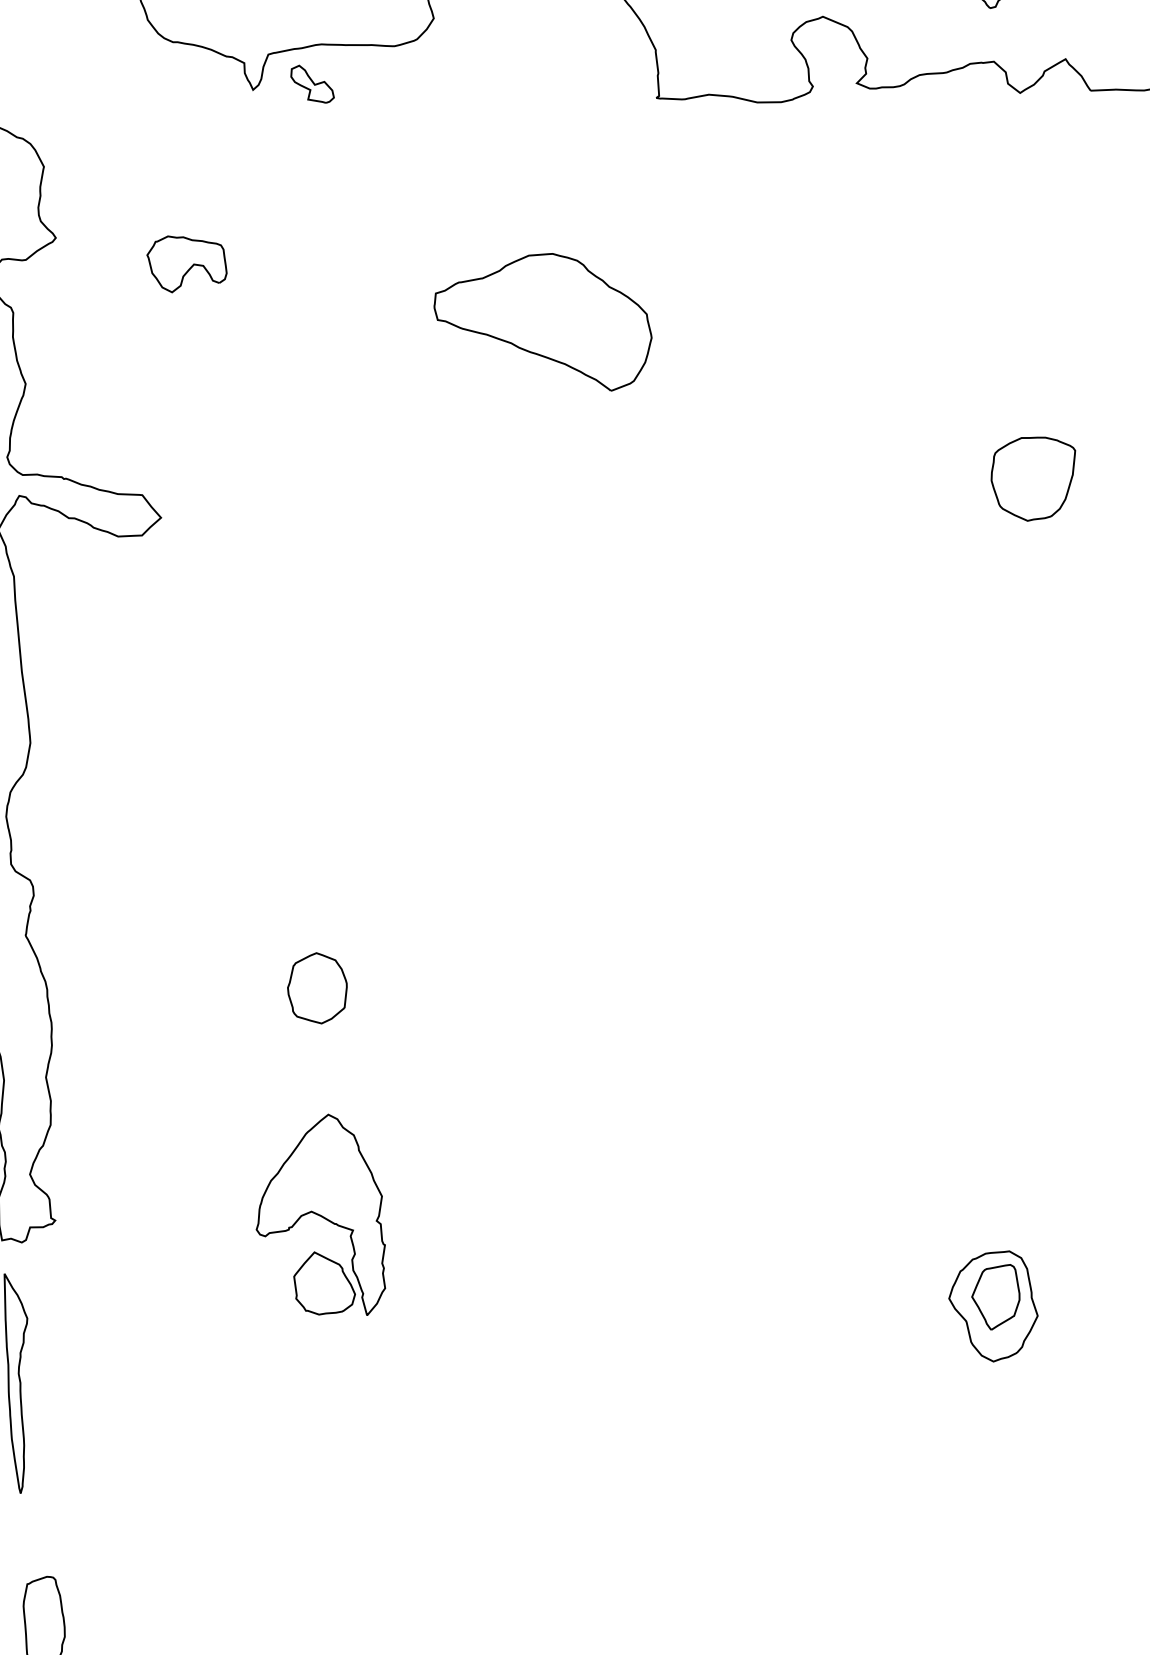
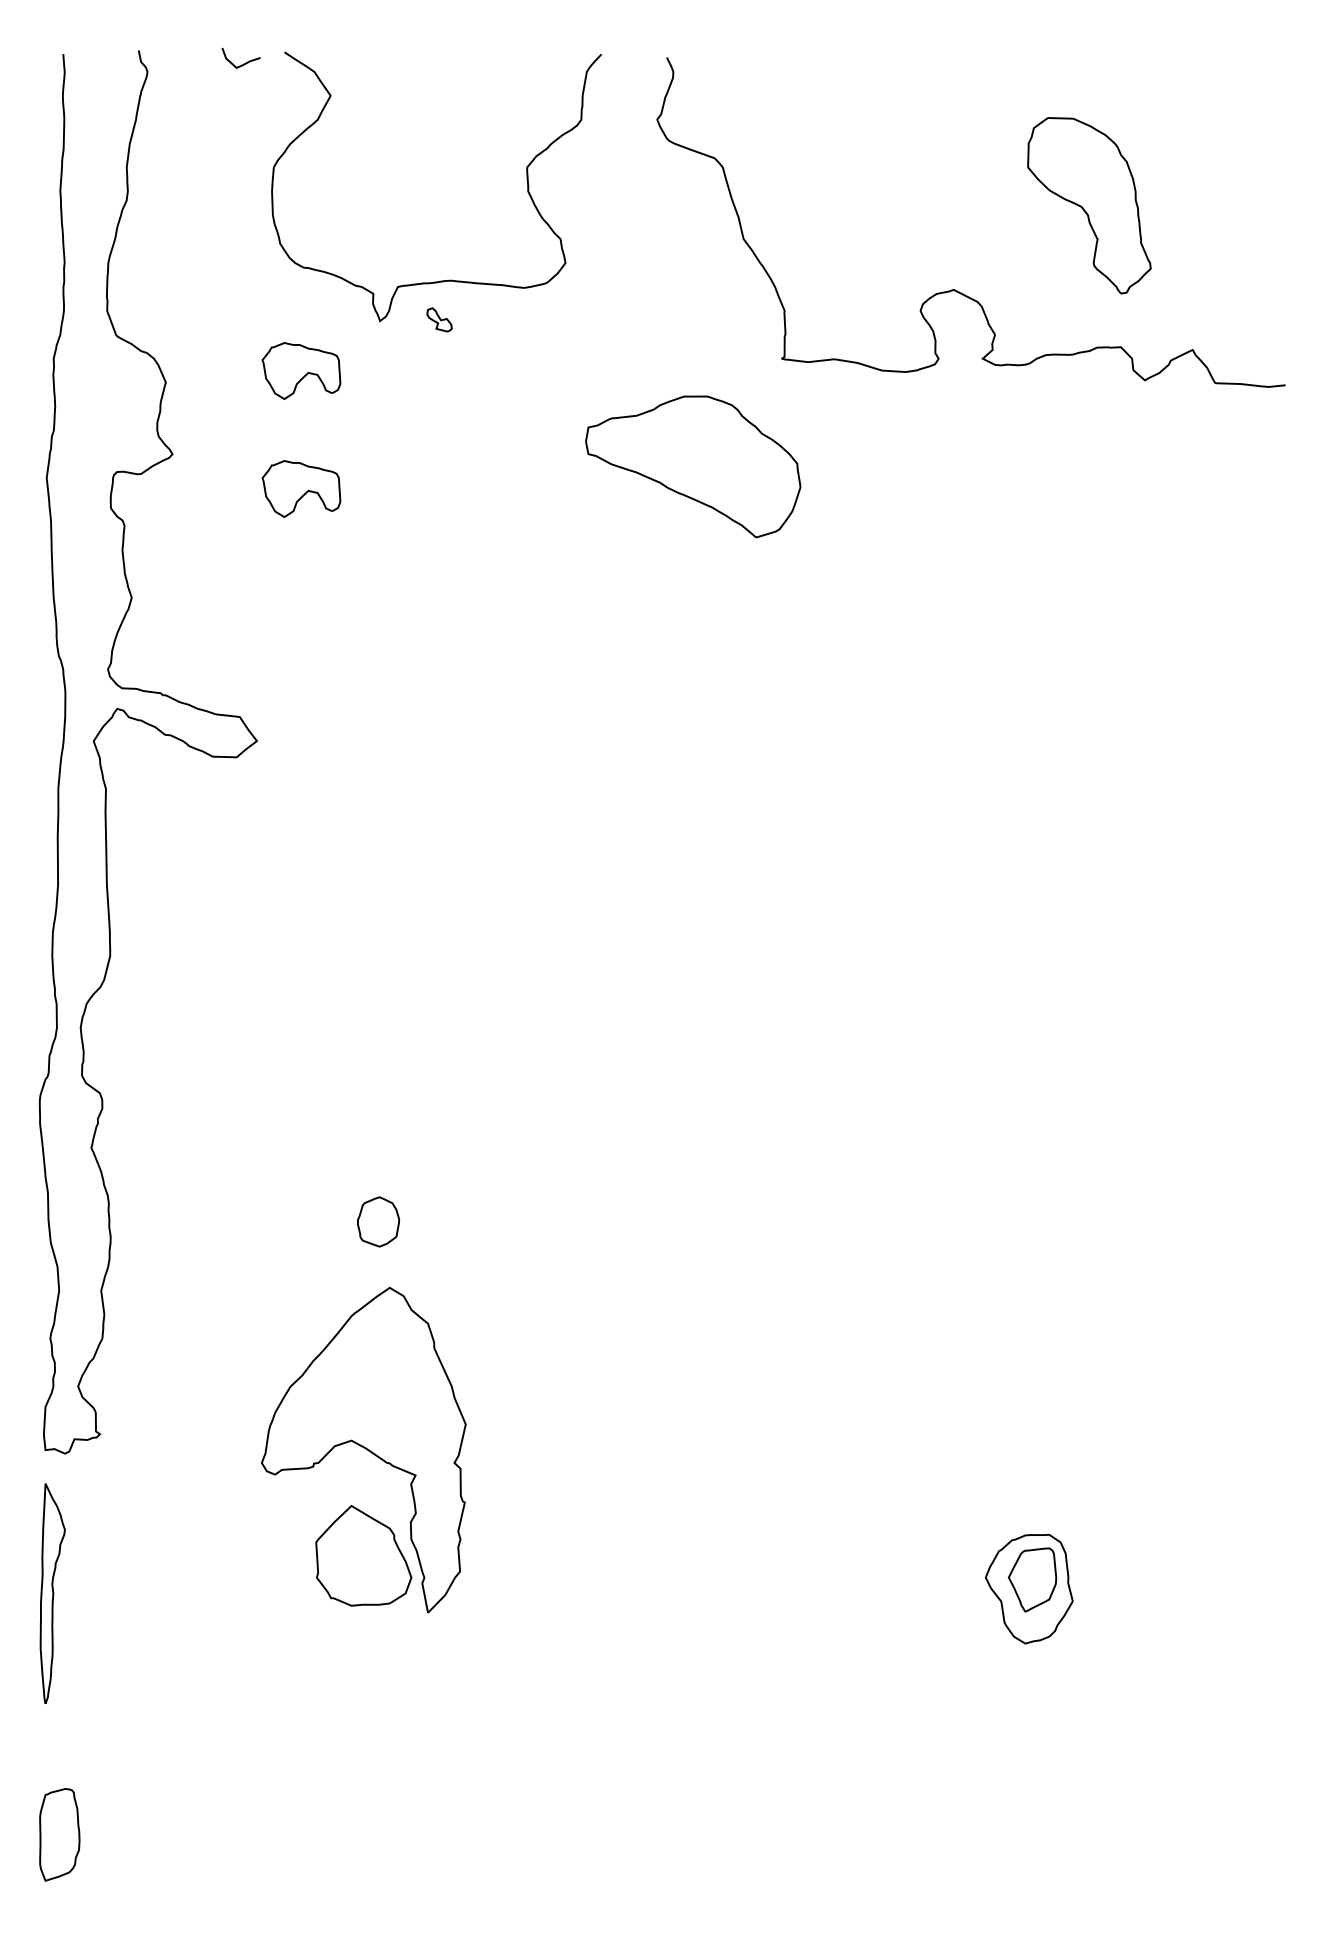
part: (312, 83) -> (439, 319), size x0.6
part: (178, 144) -> (301, 370), added
part: (543, 324) -> (693, 466), moved
part: (1034, 478) -> (1130, 765), removed
part: (317, 988) -> (378, 1221), size x0.7
part: (319, 1216) -> (363, 1449), size x1.6

